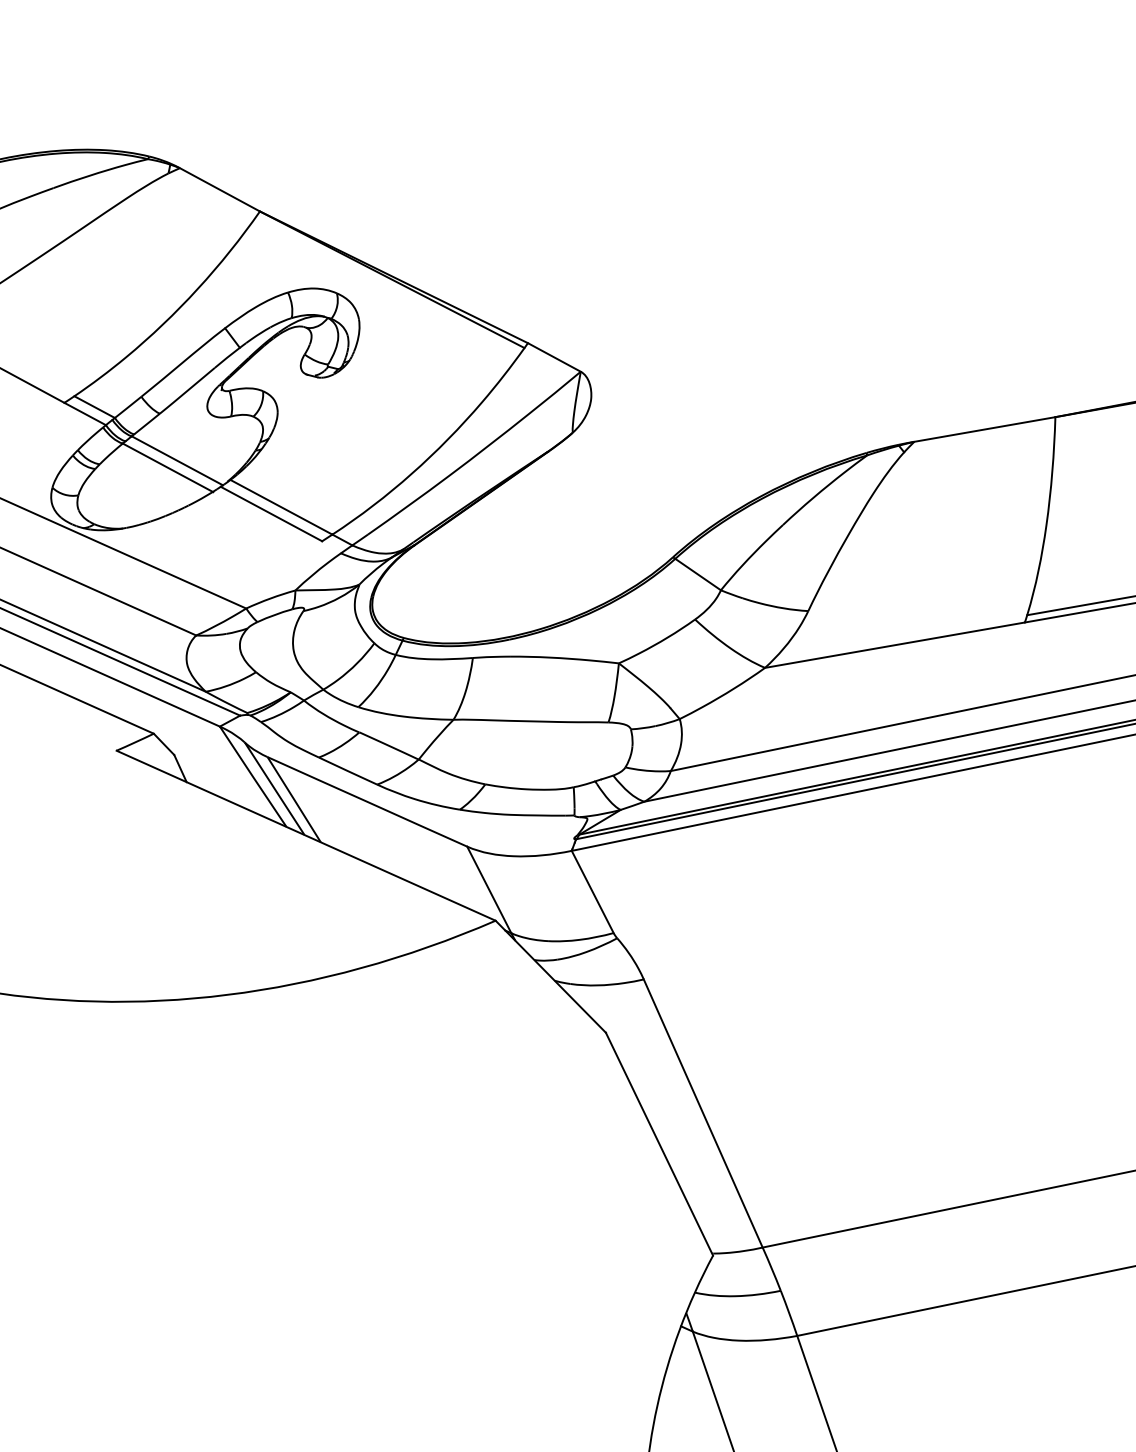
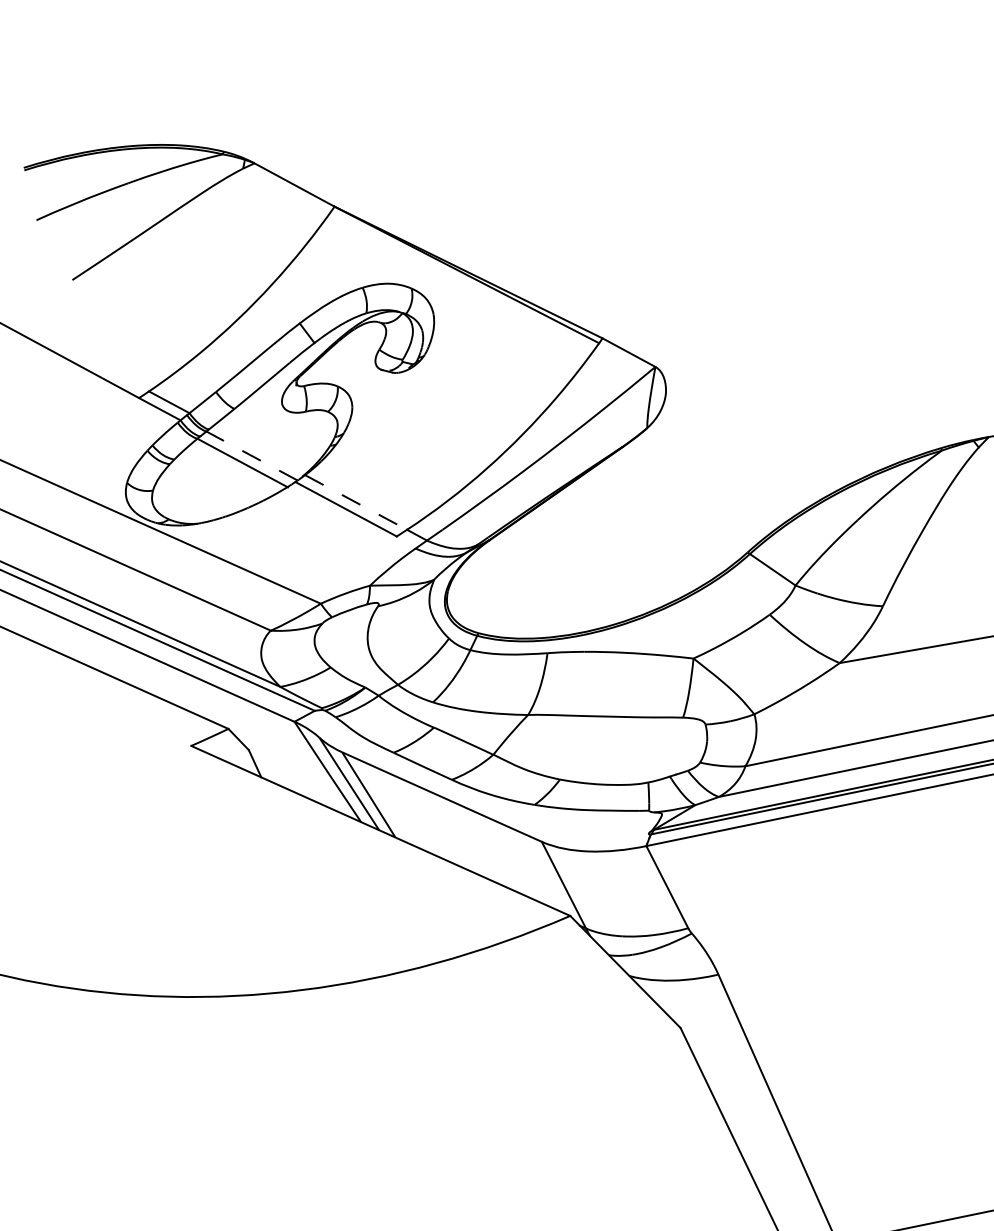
line: (177, 460) -> (252, 455), solid -> dashed
line: (281, 507) -> (356, 502), solid -> dashed

